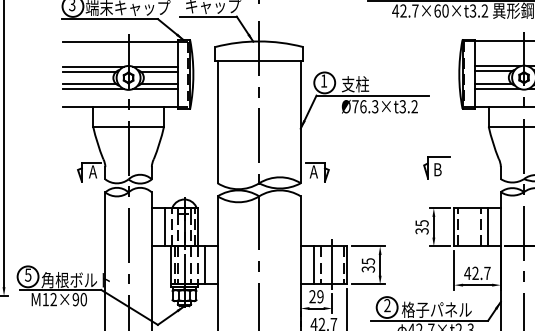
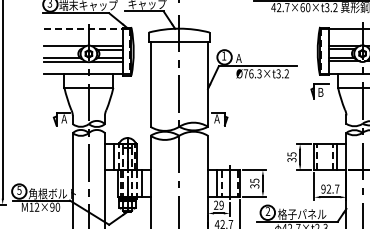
line: (120, 41) -> (83, 28), solid -> dashed
line: (89, 71) -> (61, 49), removed
text: (354, 83) -> (245, 57), 支柱 -> A
part: (435, 168) -> (319, 91), moved
text: (467, 272) -> (323, 188), 42.7 -> 92.7

